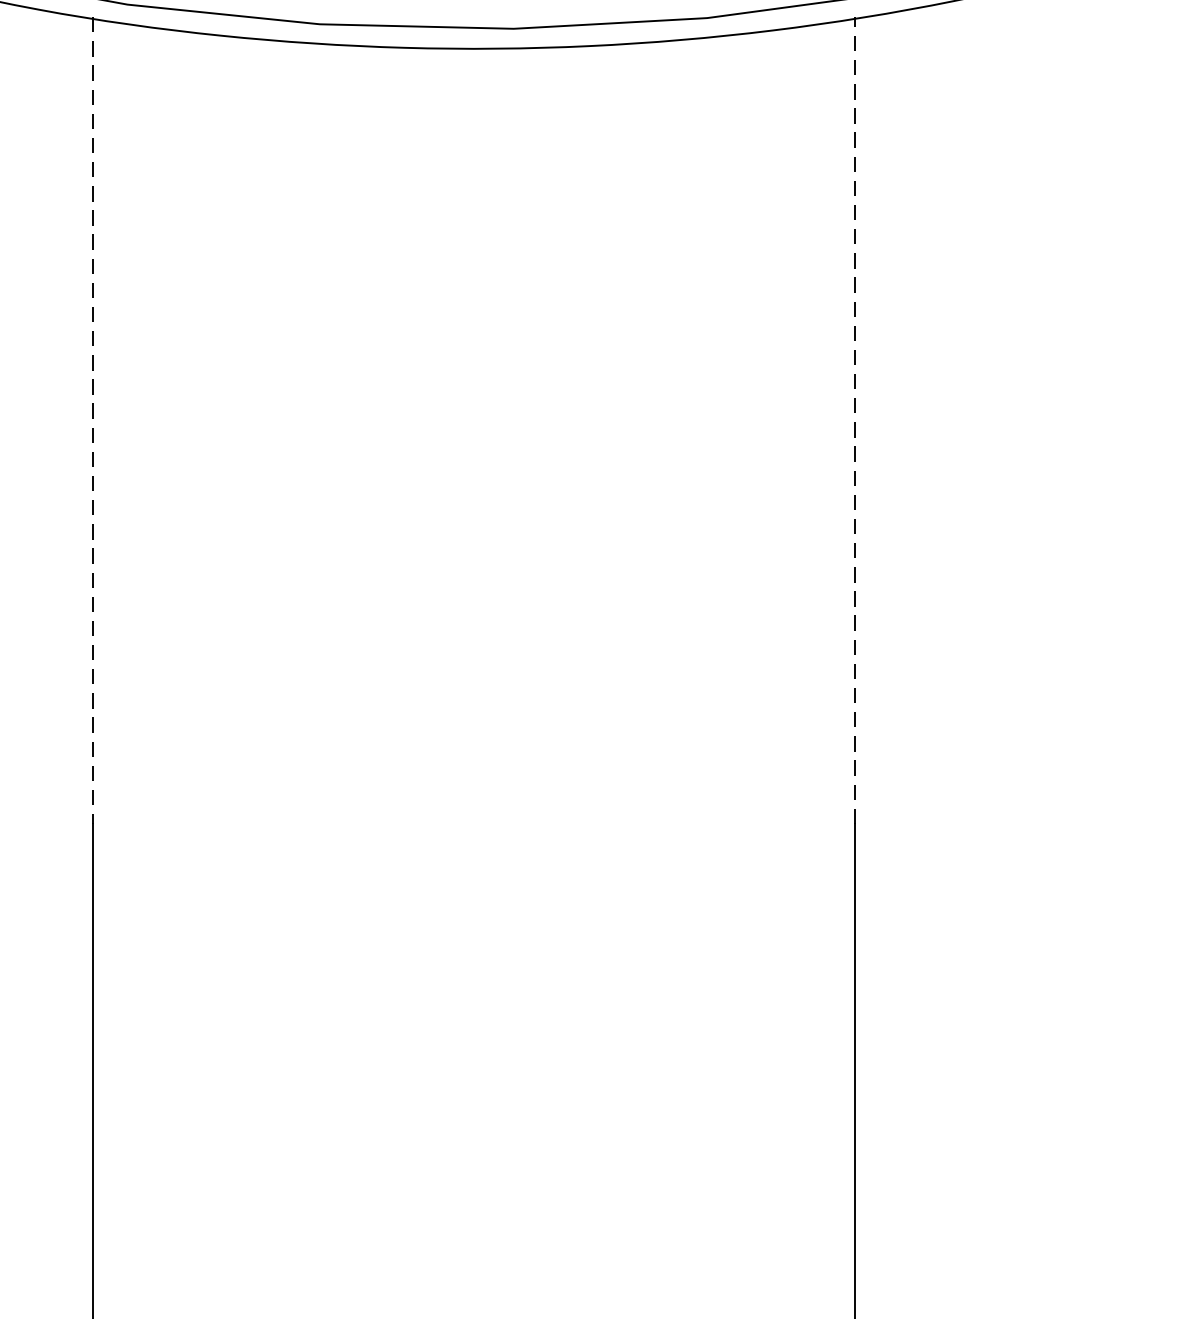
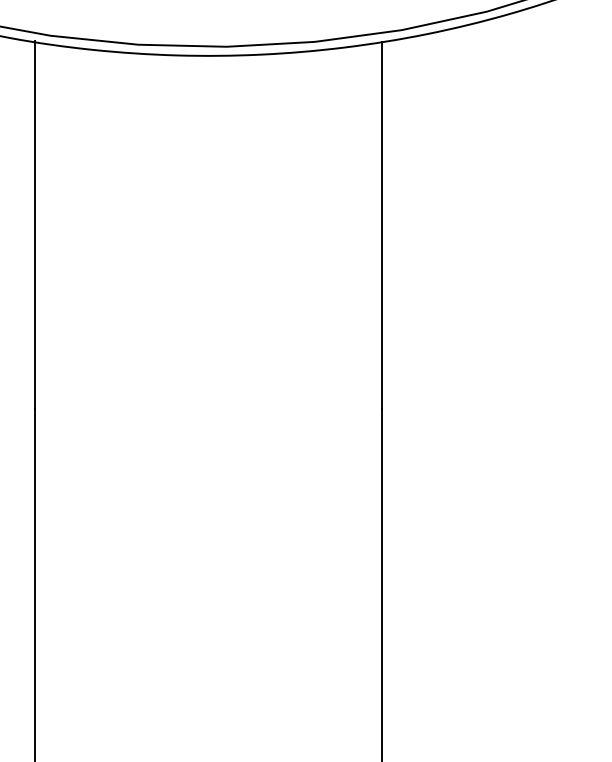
line: (94, 421) -> (35, 225), dashed -> solid
line: (853, 421) -> (381, 225), dashed -> solid

